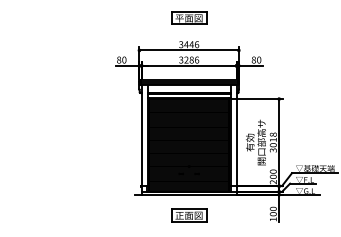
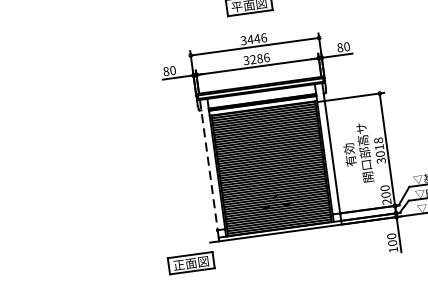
line: (141, 136) -> (208, 166), solid -> dashed
part: (189, 215) -> (191, 263), moved

